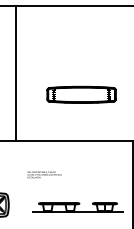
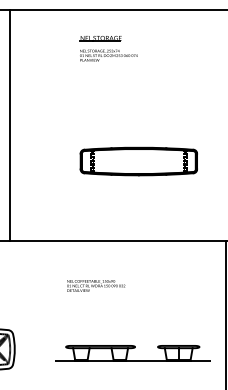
part: (63, 28) -> (108, 48), added
line: (16, 73) -> (10, 125), moved
text: (44, 174) -> (96, 285), moved

